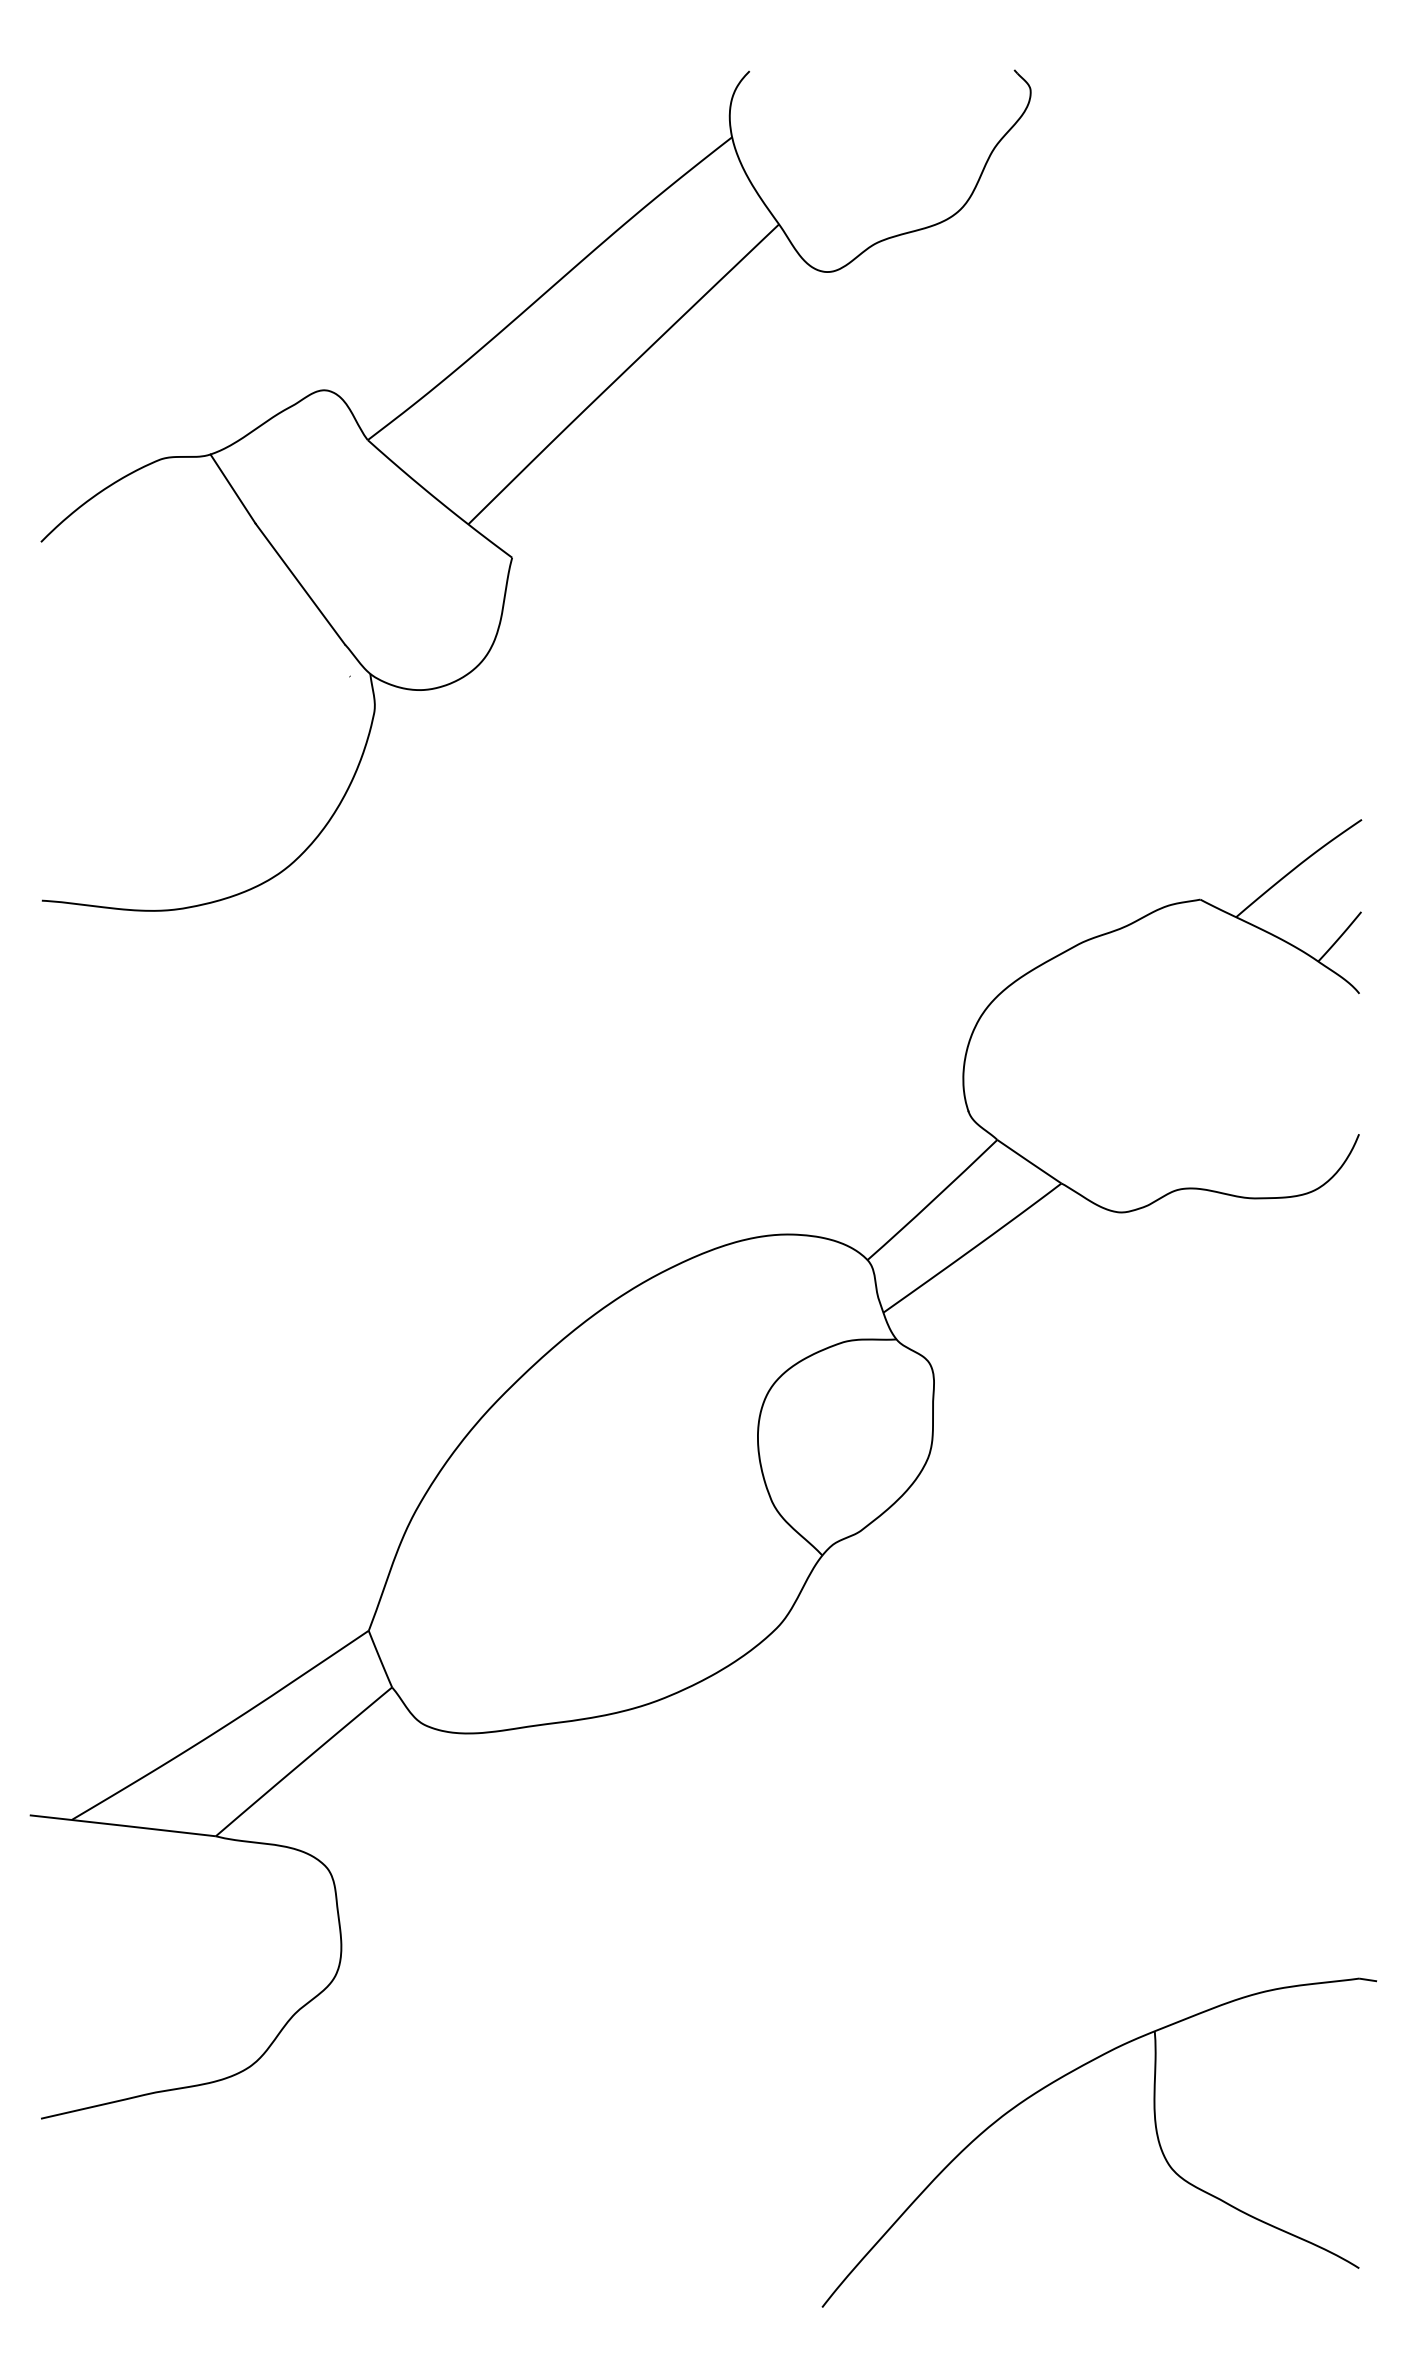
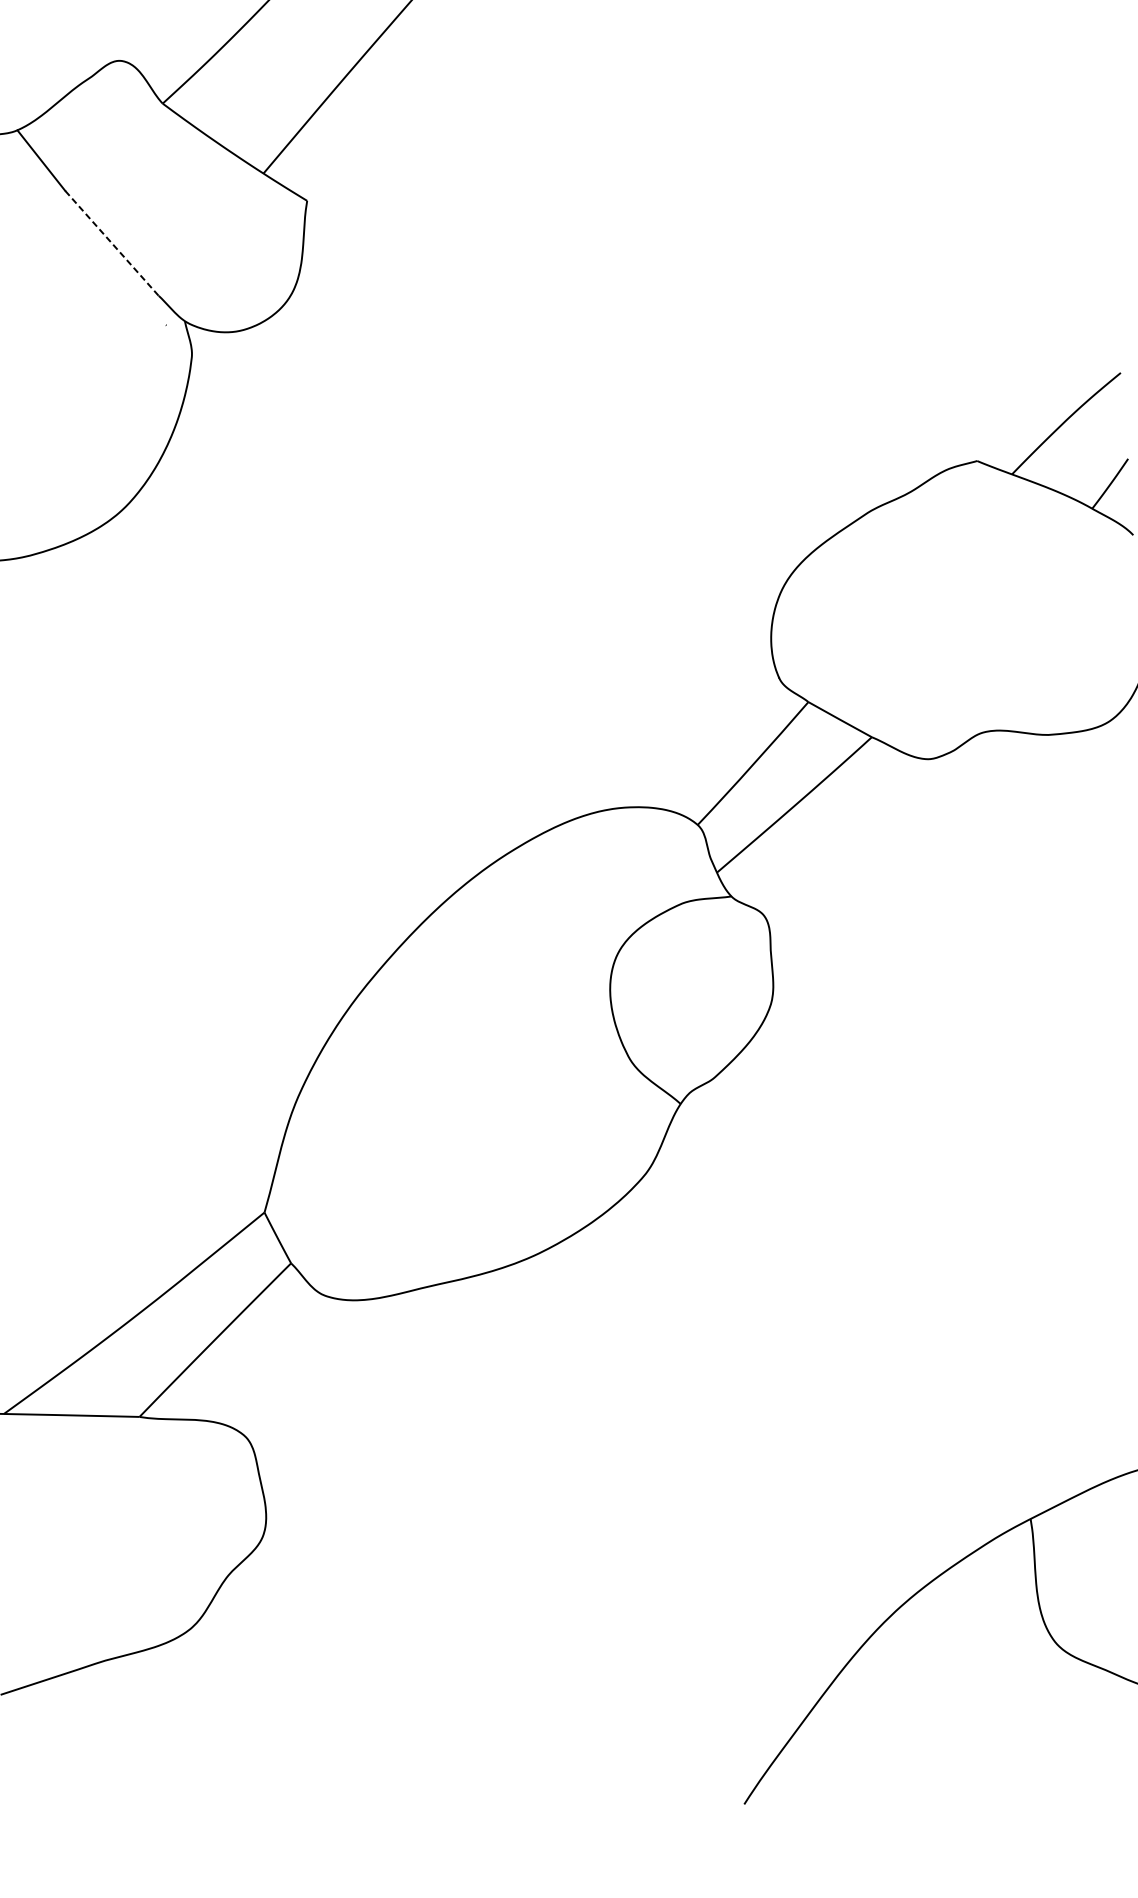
line: (300, 584) -> (112, 243), solid -> dashed

